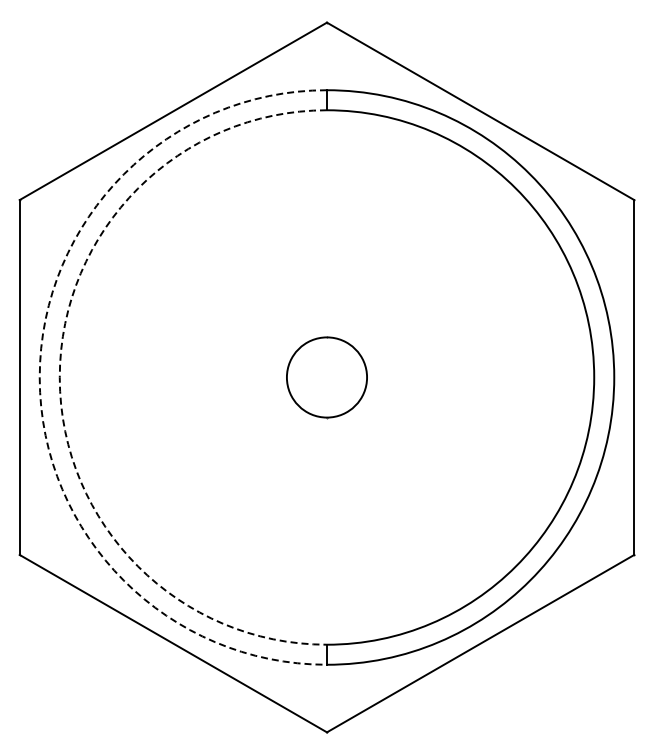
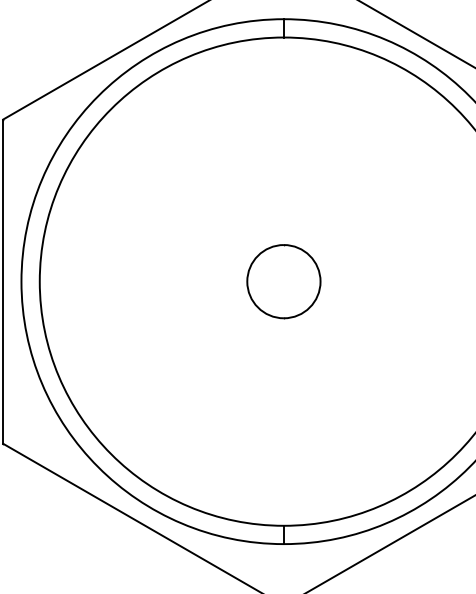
arc: (39, 377) -> (21, 281), dashed -> solid
arc: (59, 377) -> (39, 281), dashed -> solid

